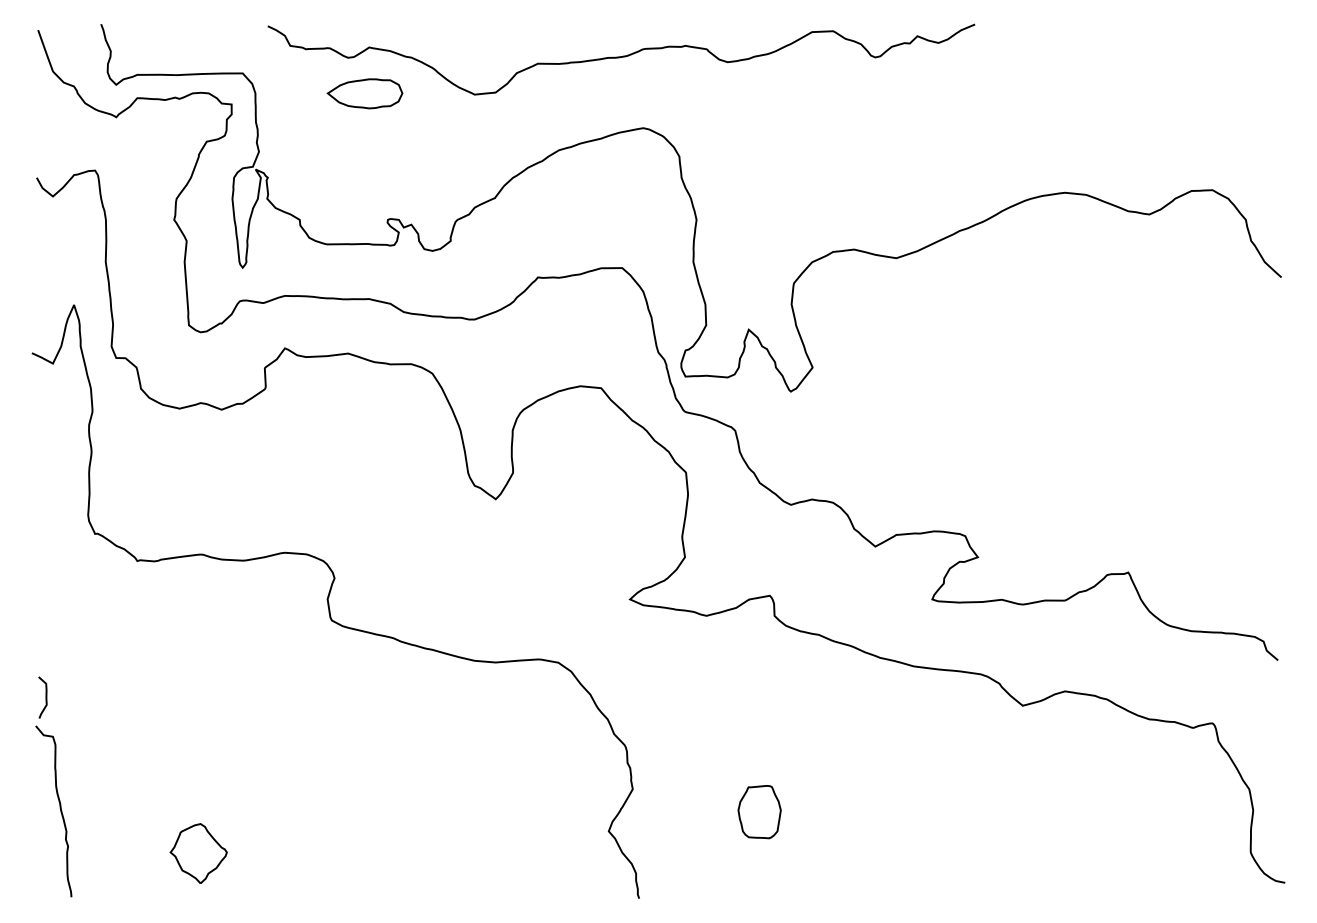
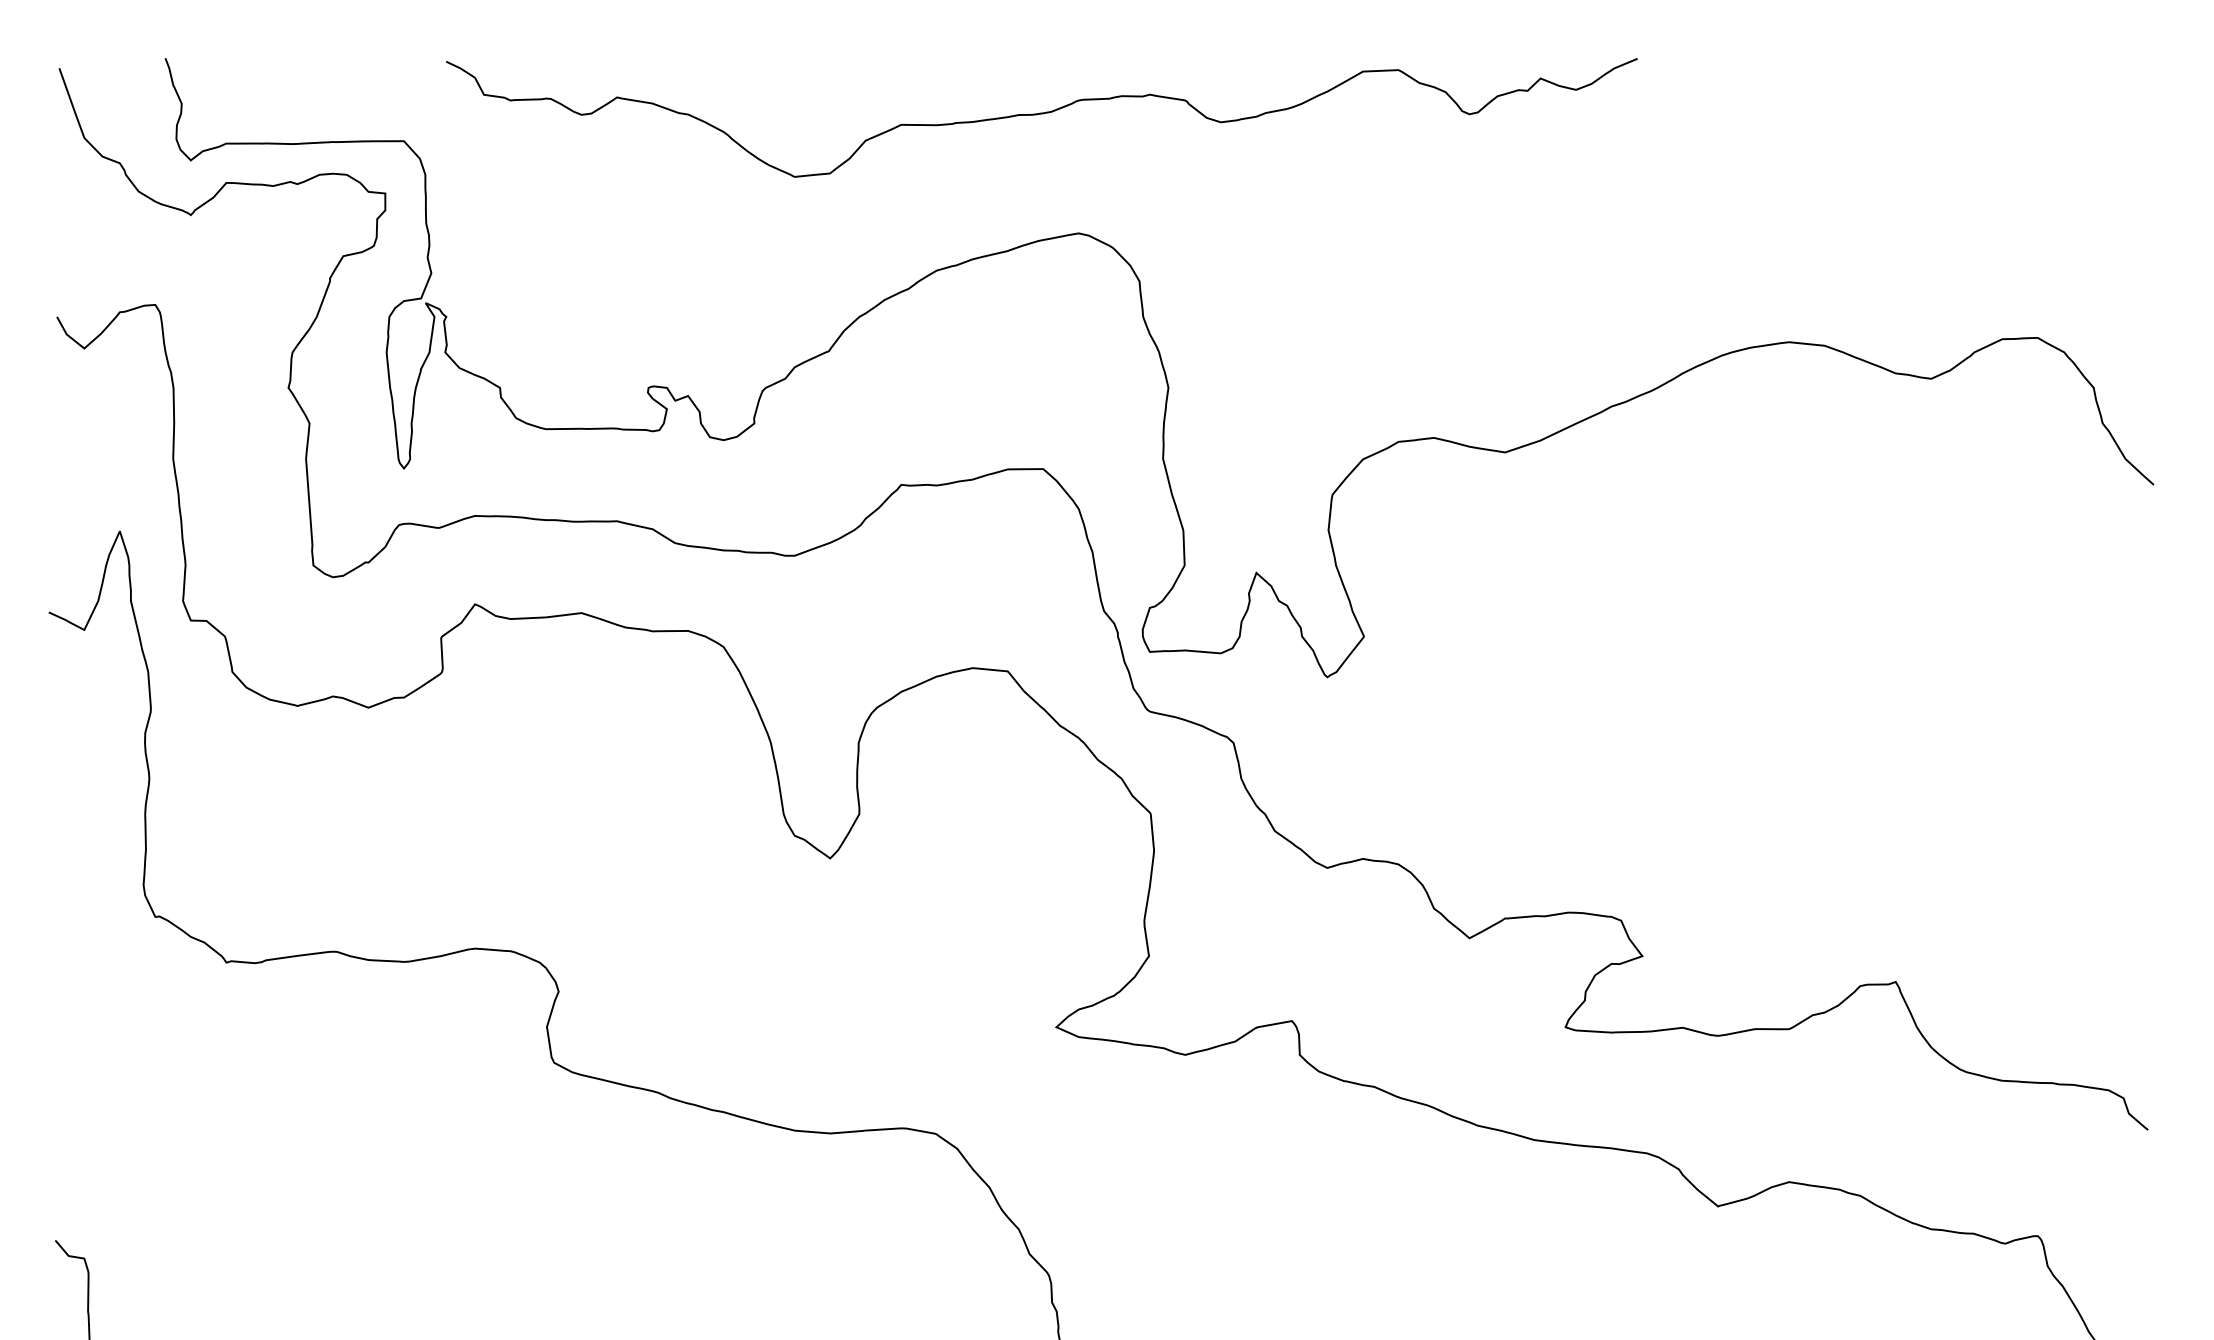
part: (364, 93) -> (609, 174), removed
curve: (45, 697) -> (71, 1192), removed

